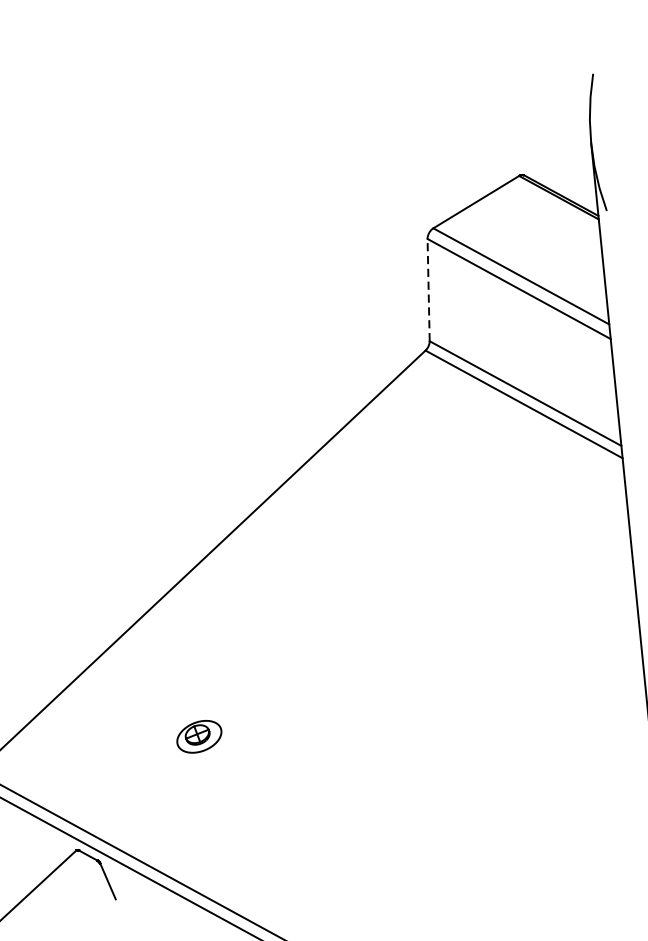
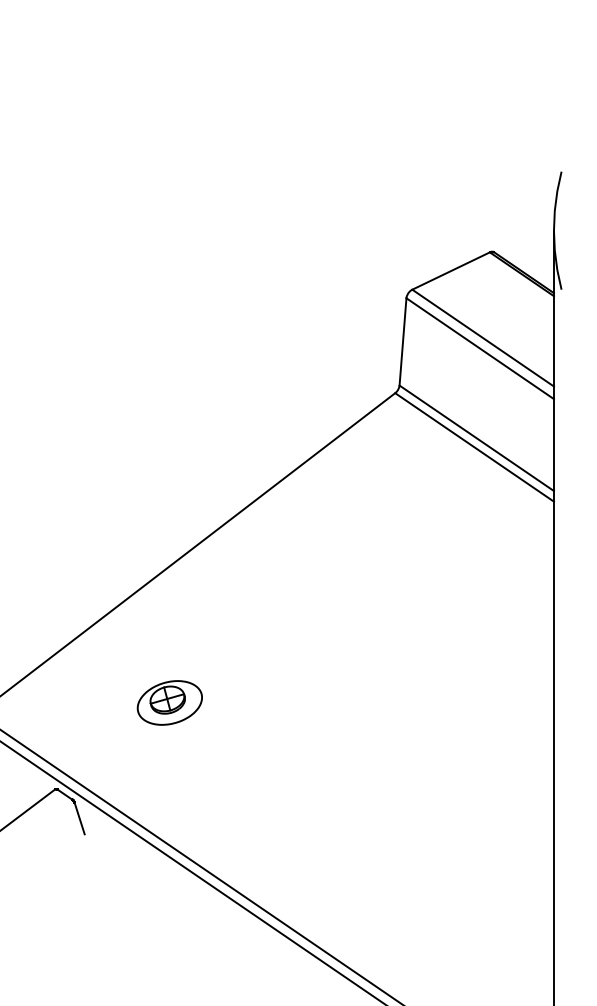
line: (429, 289) -> (403, 341), dashed -> solid
part: (199, 736) -> (169, 702), size x1.67

